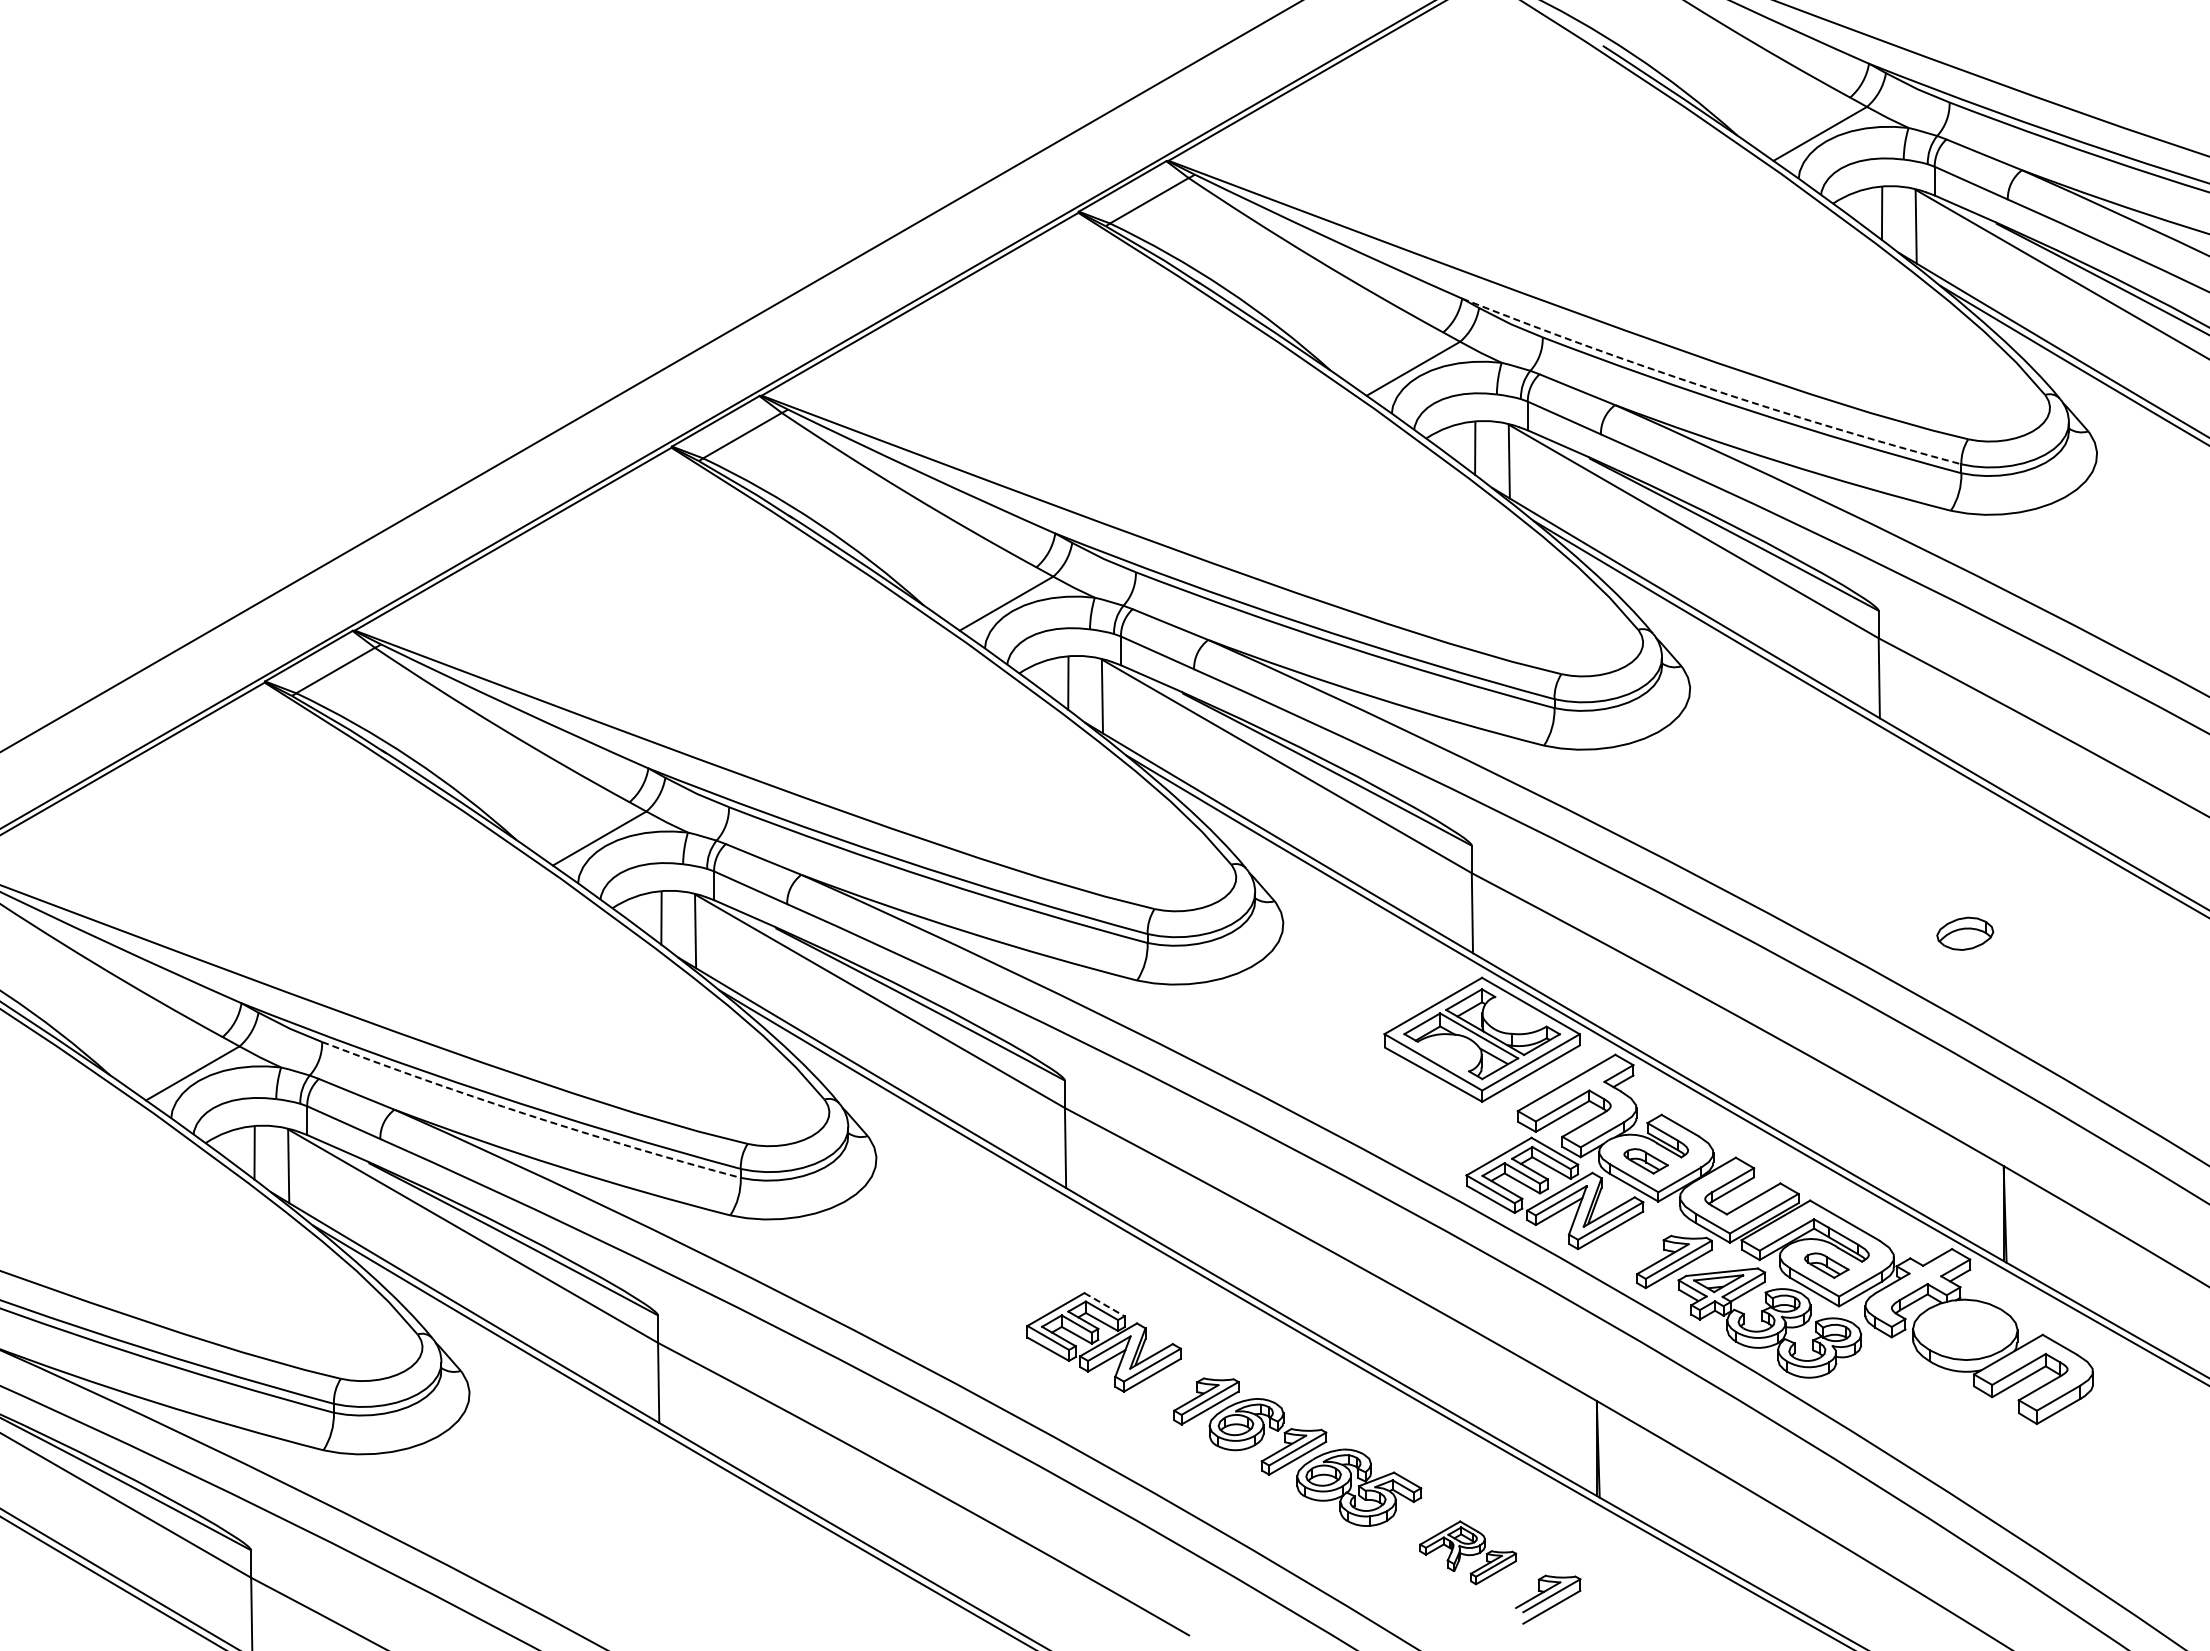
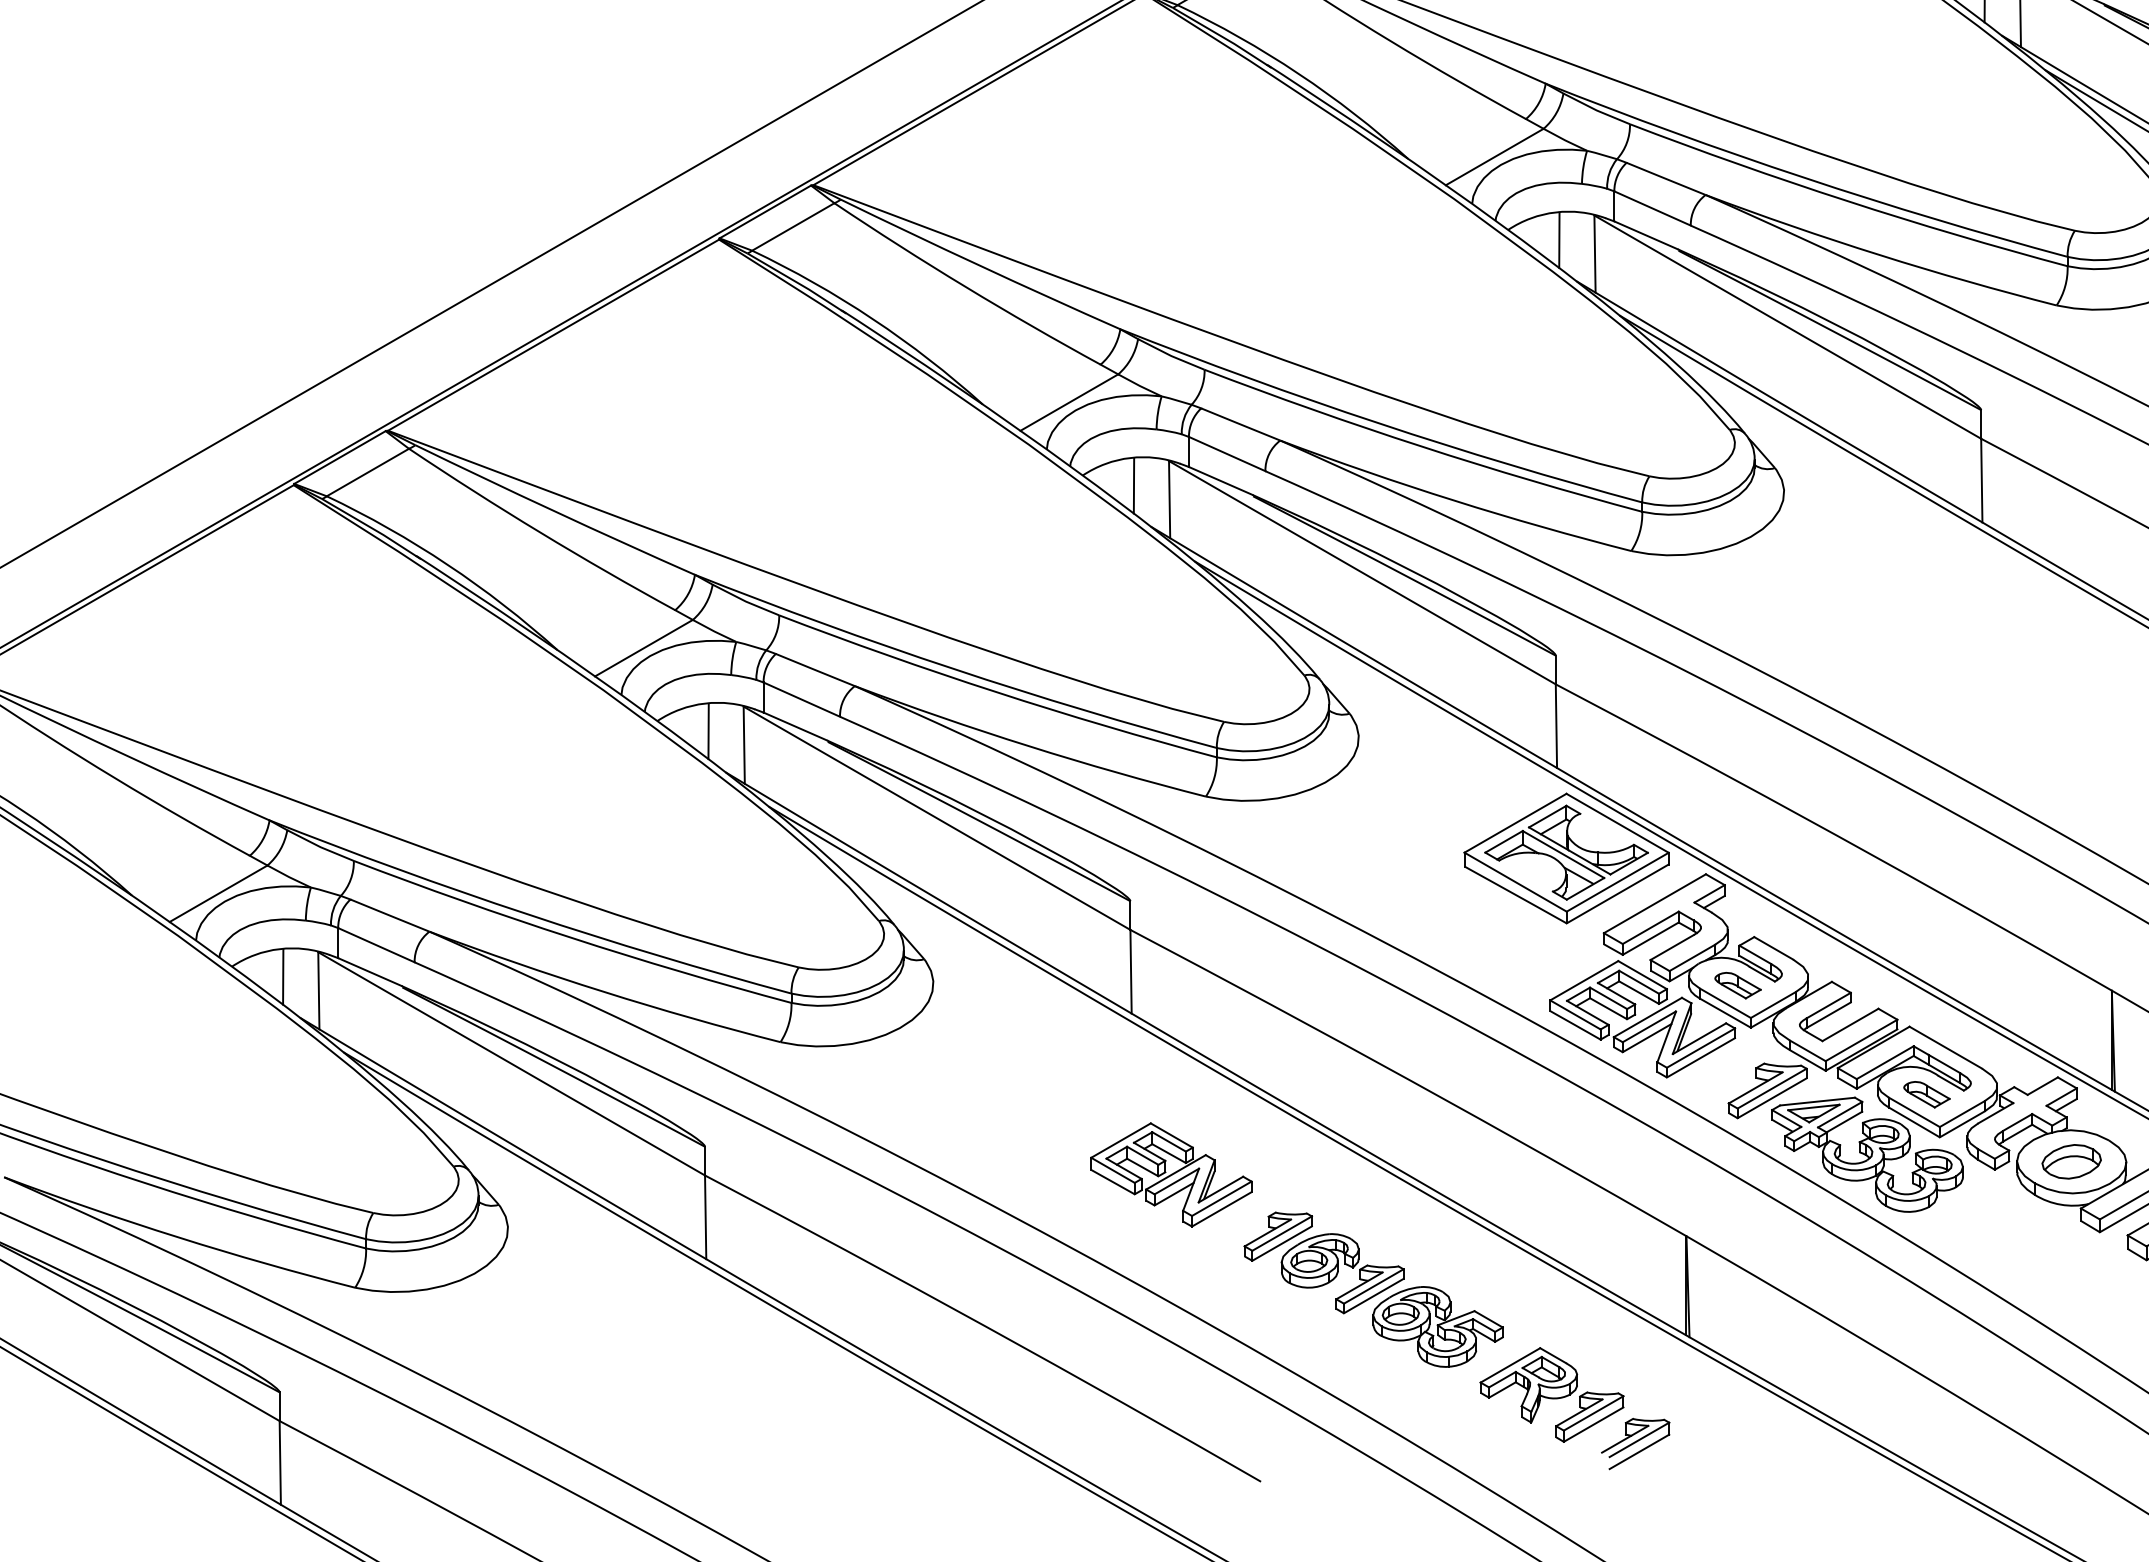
arc: (1709, 388) -> (1804, 177), dashed -> solid
part: (1965, 933) -> (2071, 1161), moved
arc: (529, 1115) -> (570, 937), dashed -> solid
line: (1104, 1304) -> (1171, 1135), dashed -> solid
part: (1467, 1552) -> (1551, 1394), size x1.43

